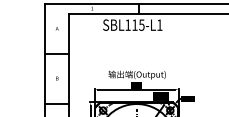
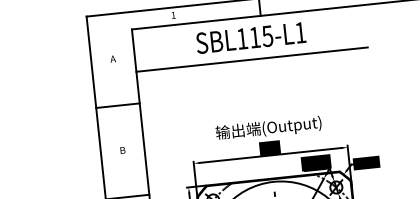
line: (132, 36) -> (252, 58), added

